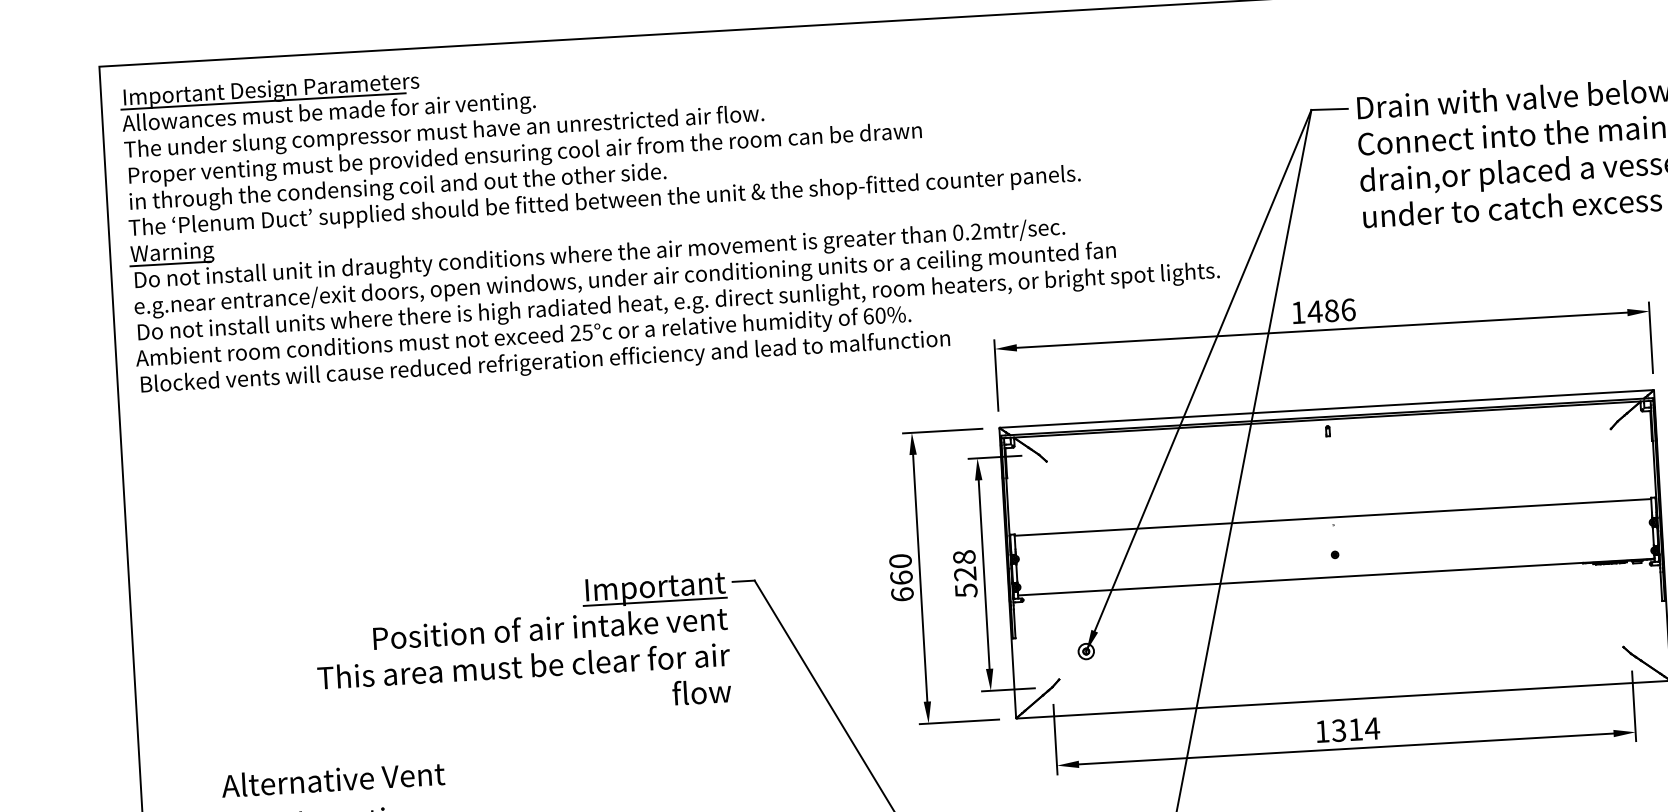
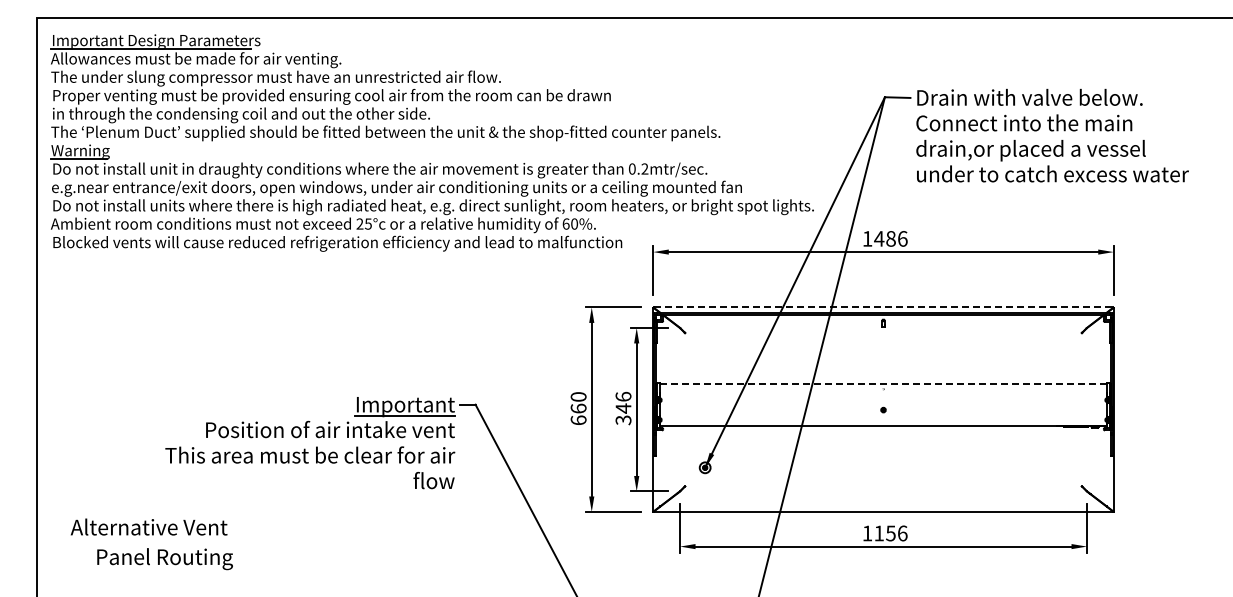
line: (1326, 409) -> (883, 307), solid -> dashed
line: (1332, 517) -> (883, 383), solid -> dashed
text: (965, 572) -> (623, 407), 528 -> 346
text: (1355, 729) -> (890, 533), 1314 -> 1156
text: (332, 778) -> (148, 526), moved

